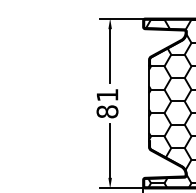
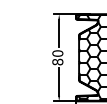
text: (106, 95) -> (57, 53), 81 -> 80

